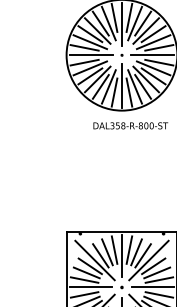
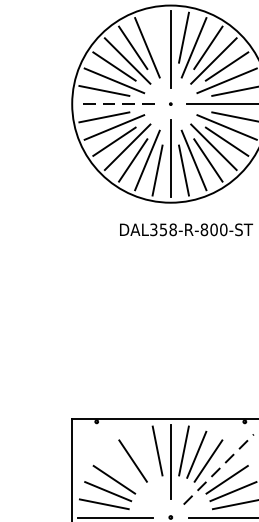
line: (114, 17) -> (157, 36), removed
line: (91, 55) -> (116, 104), solid -> dashed
line: (107, 252) -> (145, 455), removed
line: (94, 260) -> (121, 469), removed
line: (148, 260) -> (217, 469), solid -> dashed

